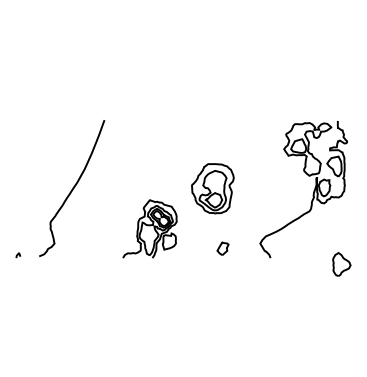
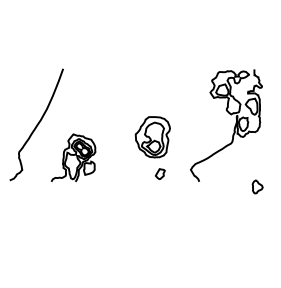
part: (212, 188) -> (152, 137), moved
part: (149, 228) -> (73, 157), moved
part: (341, 264) -> (257, 187), size x0.7

